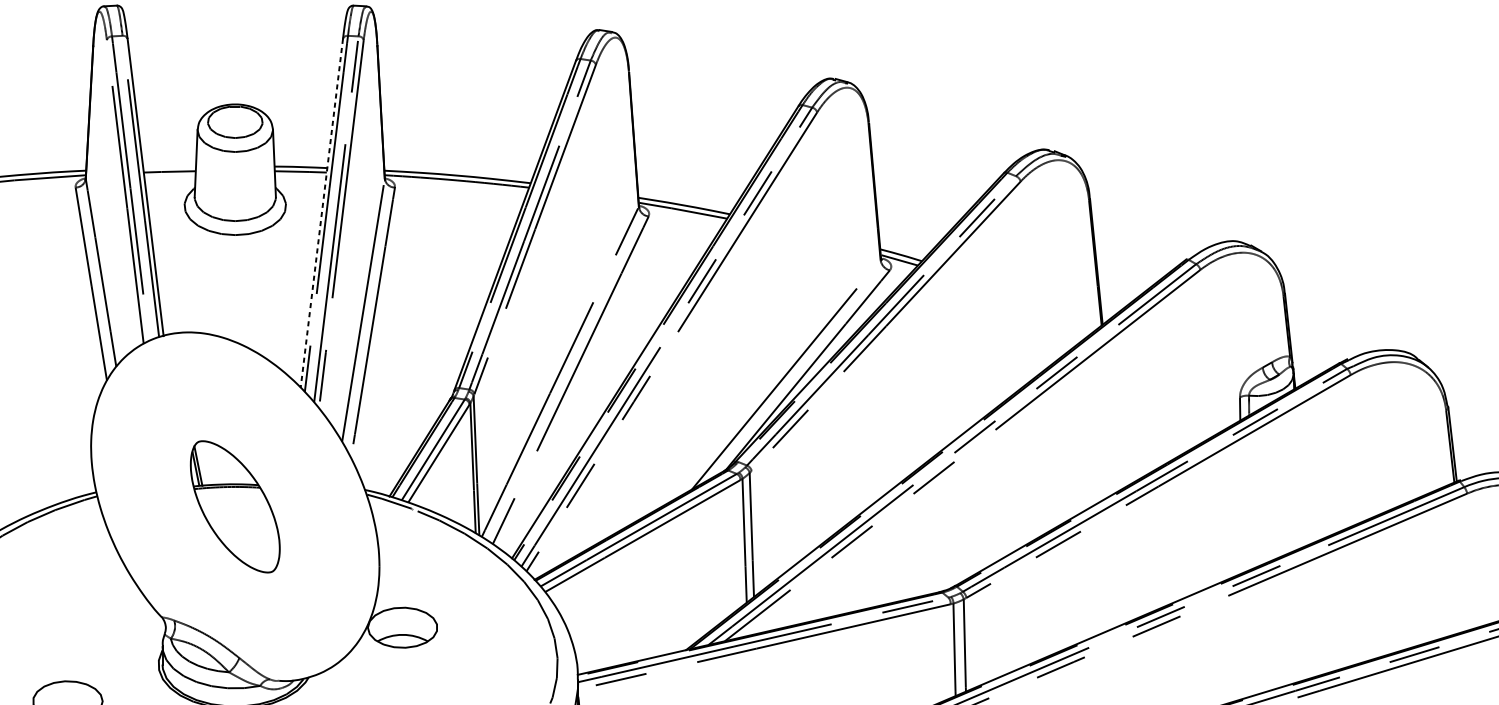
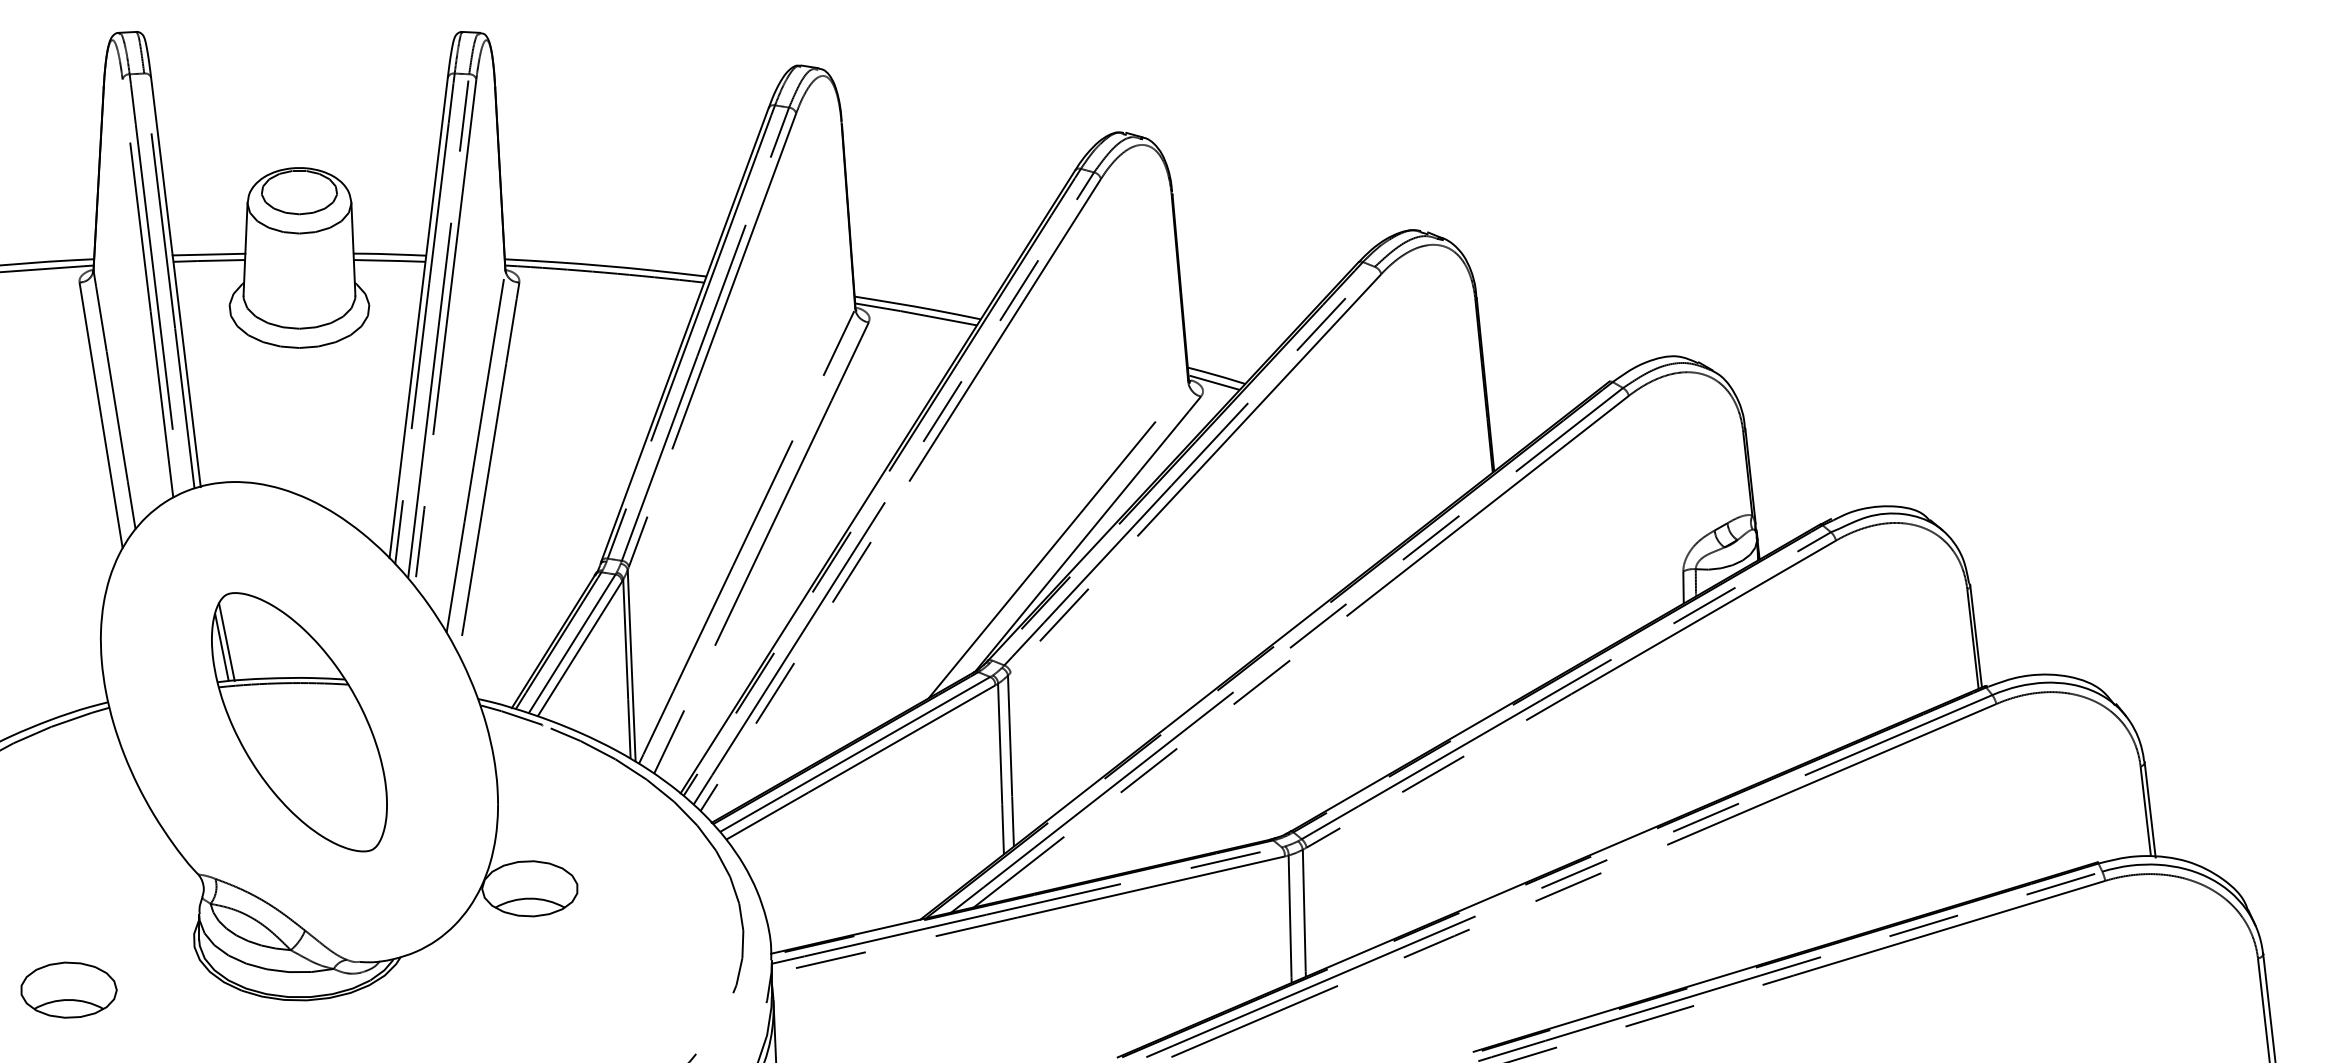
line: (169, 167) -> (208, 254), added
line: (321, 213) -> (418, 318), dashed -> solid
part: (235, 507) -> (299, 722), size x1.43

